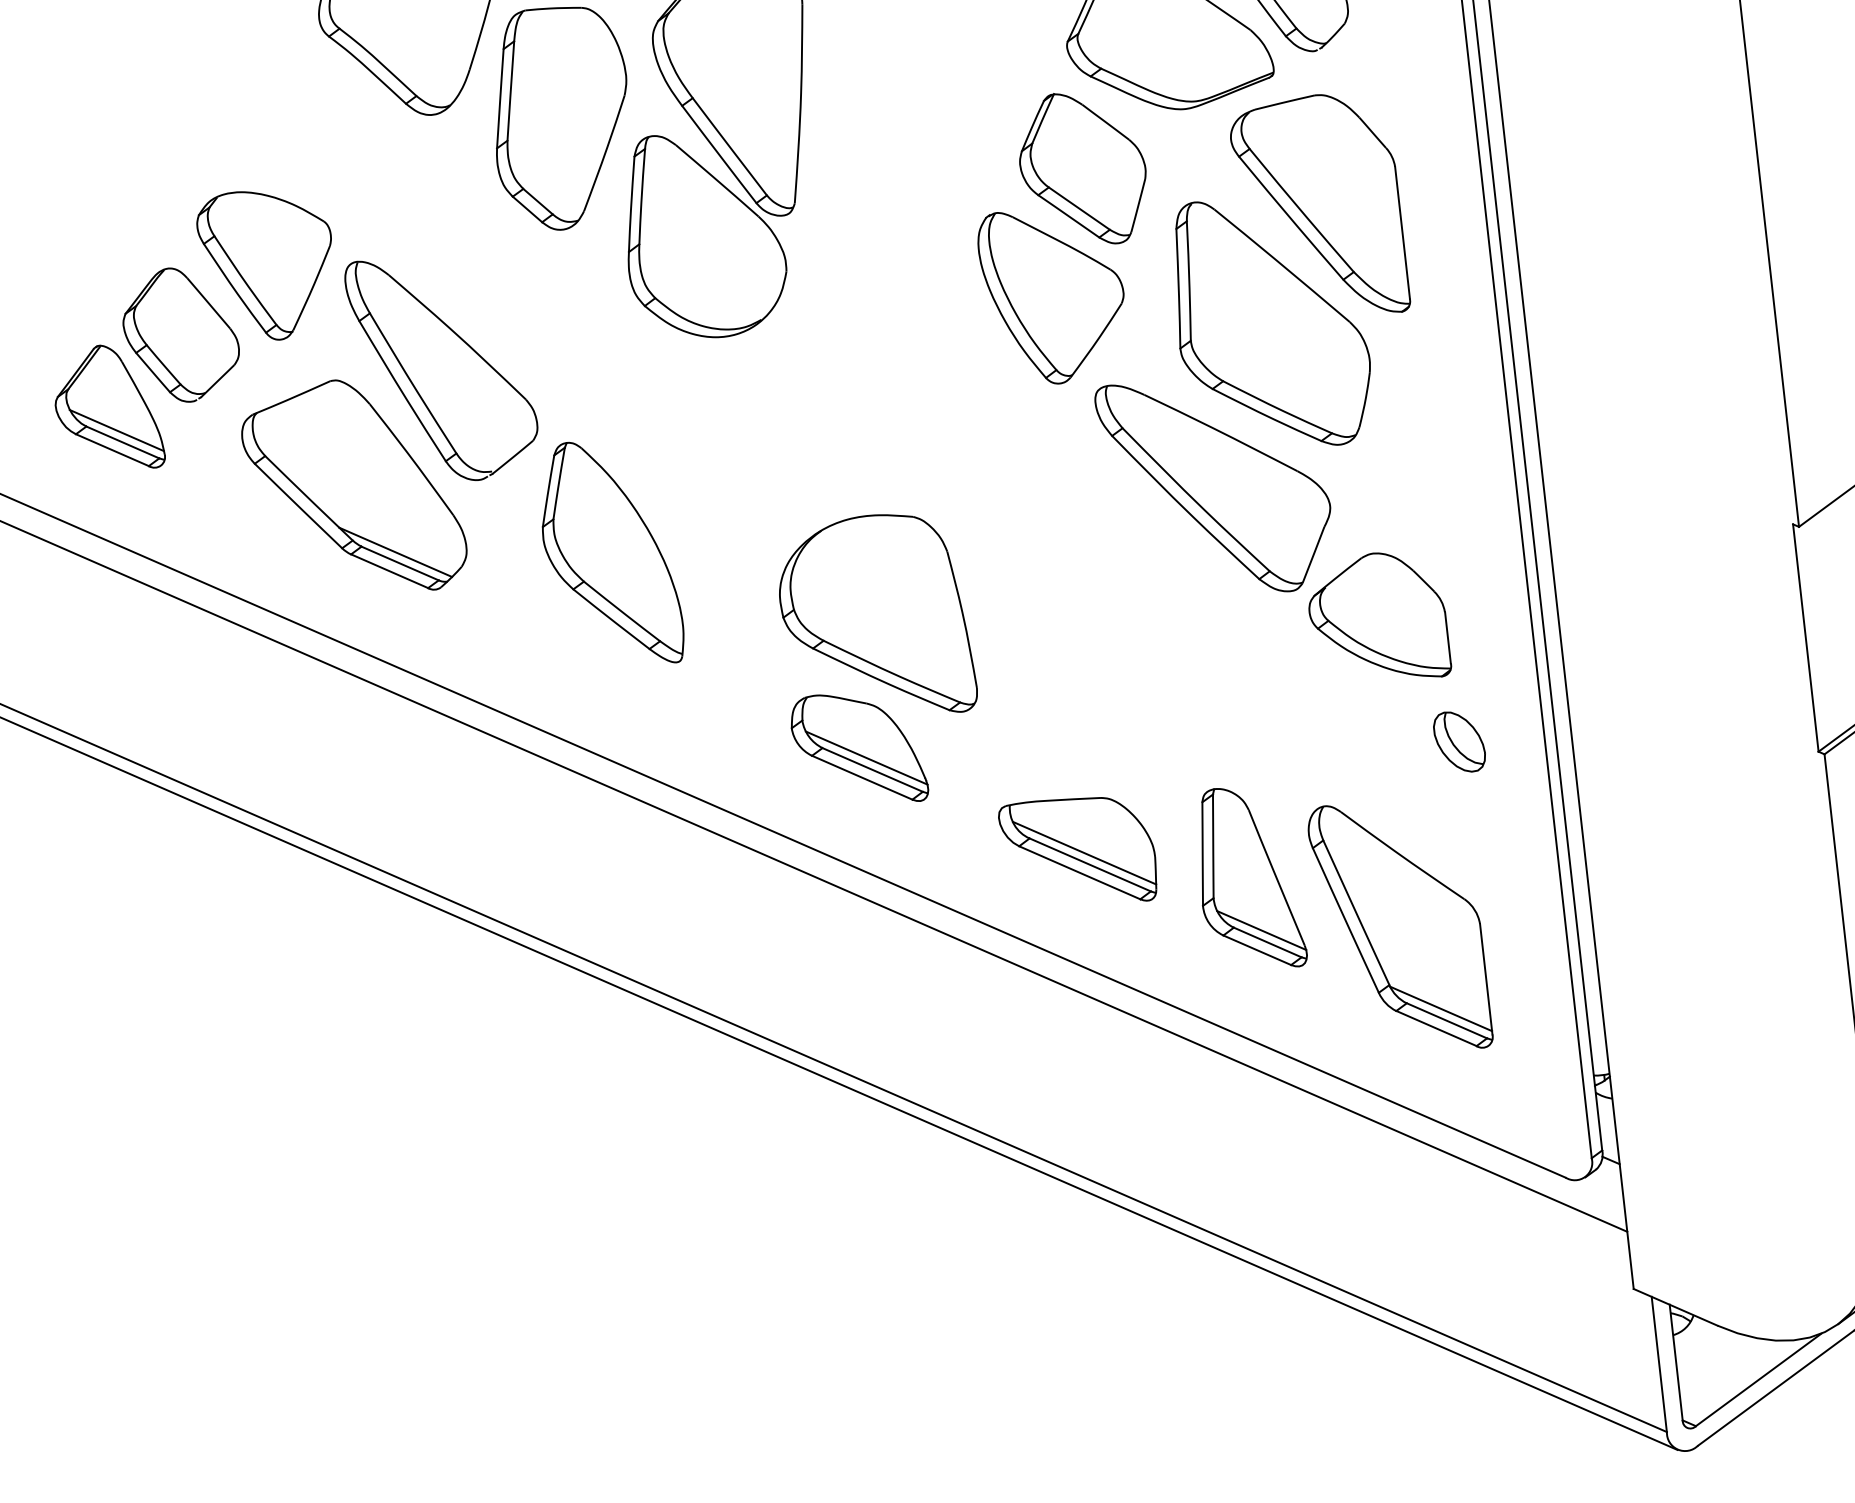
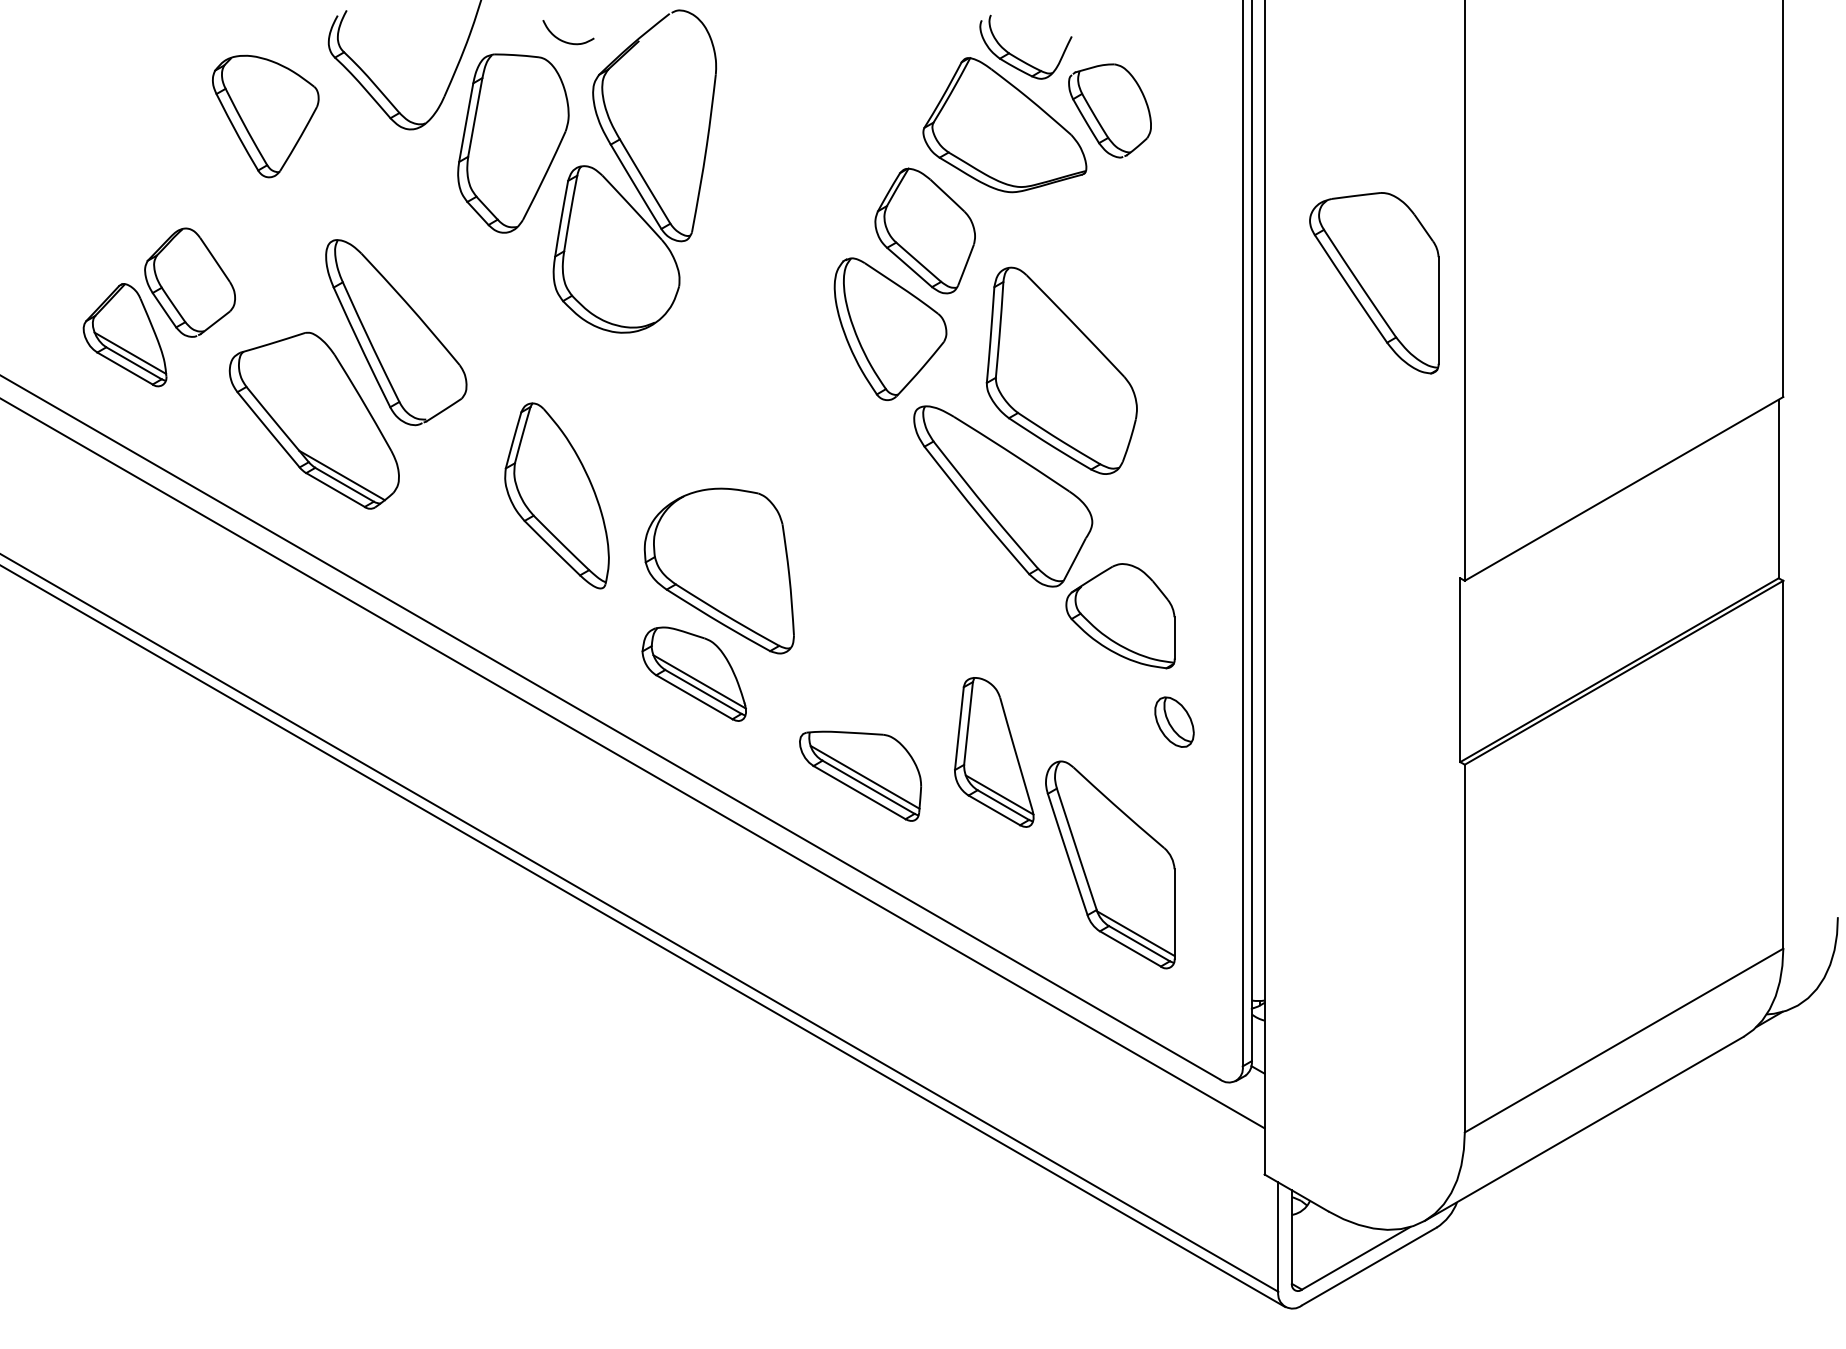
part: (1319, 208) -> (1374, 283), moved
part: (267, 264) -> (265, 116), moved
part: (609, 553) -> (556, 495), moved
part: (1249, 878) -> (994, 752), moved

